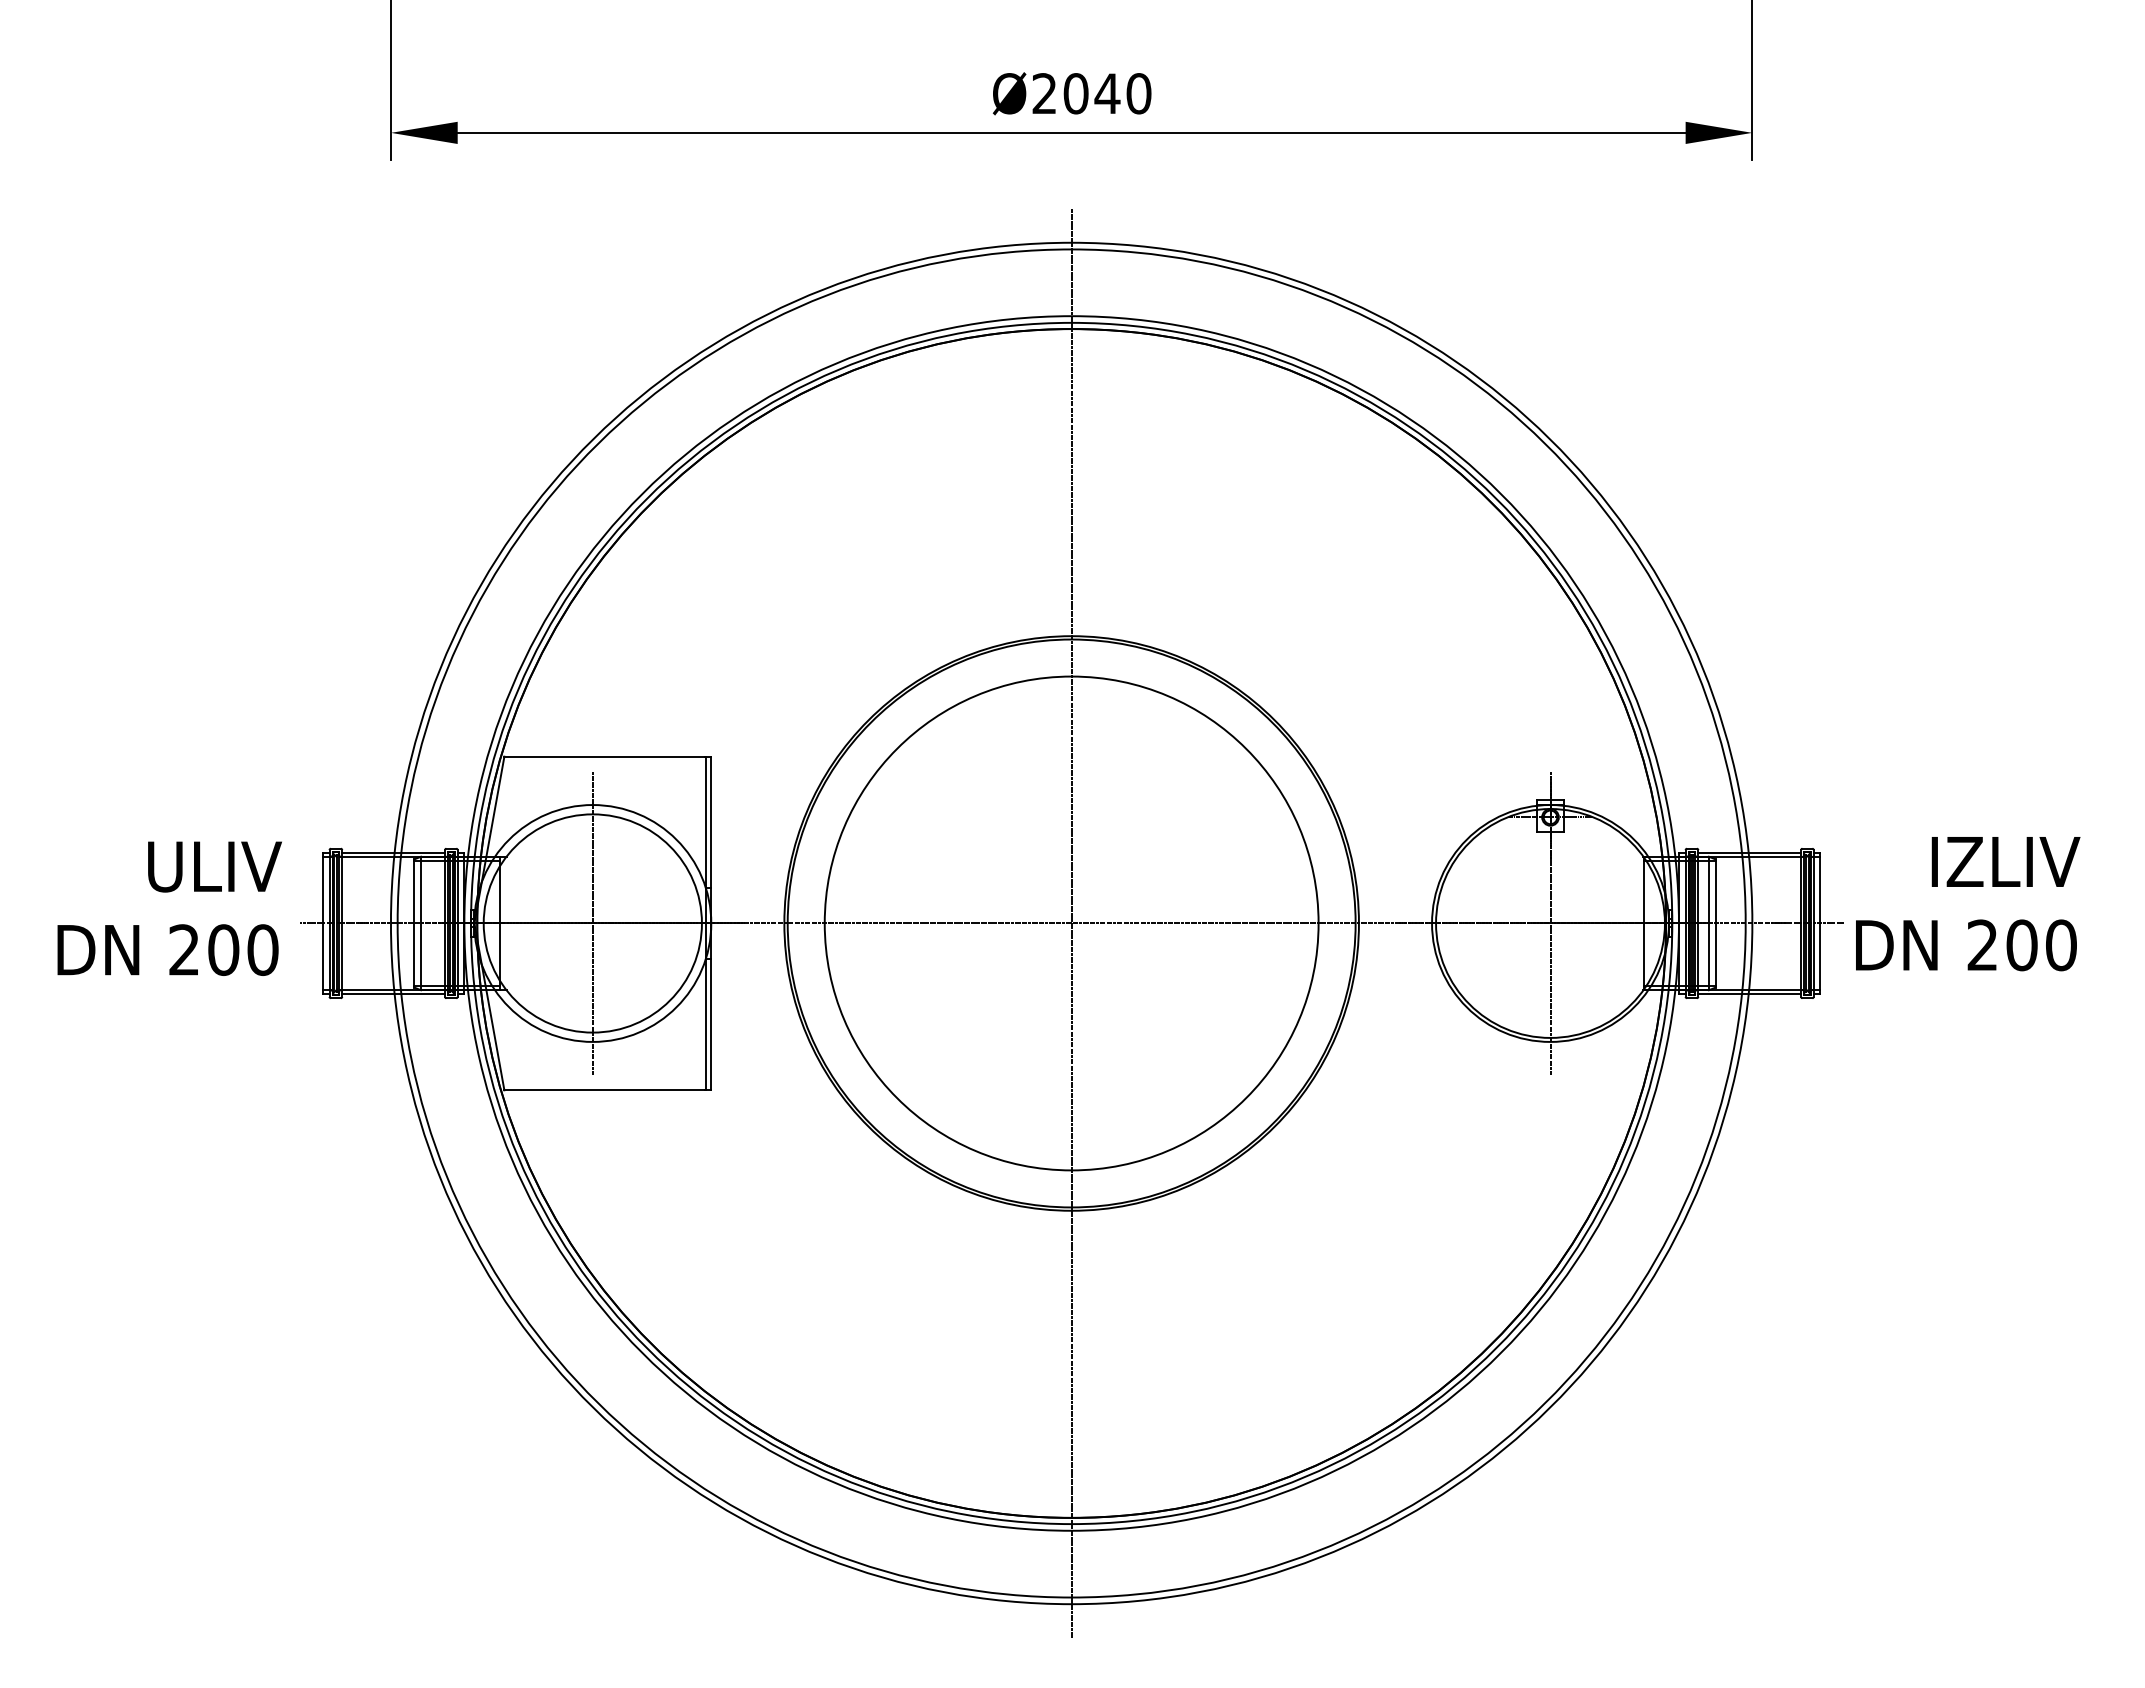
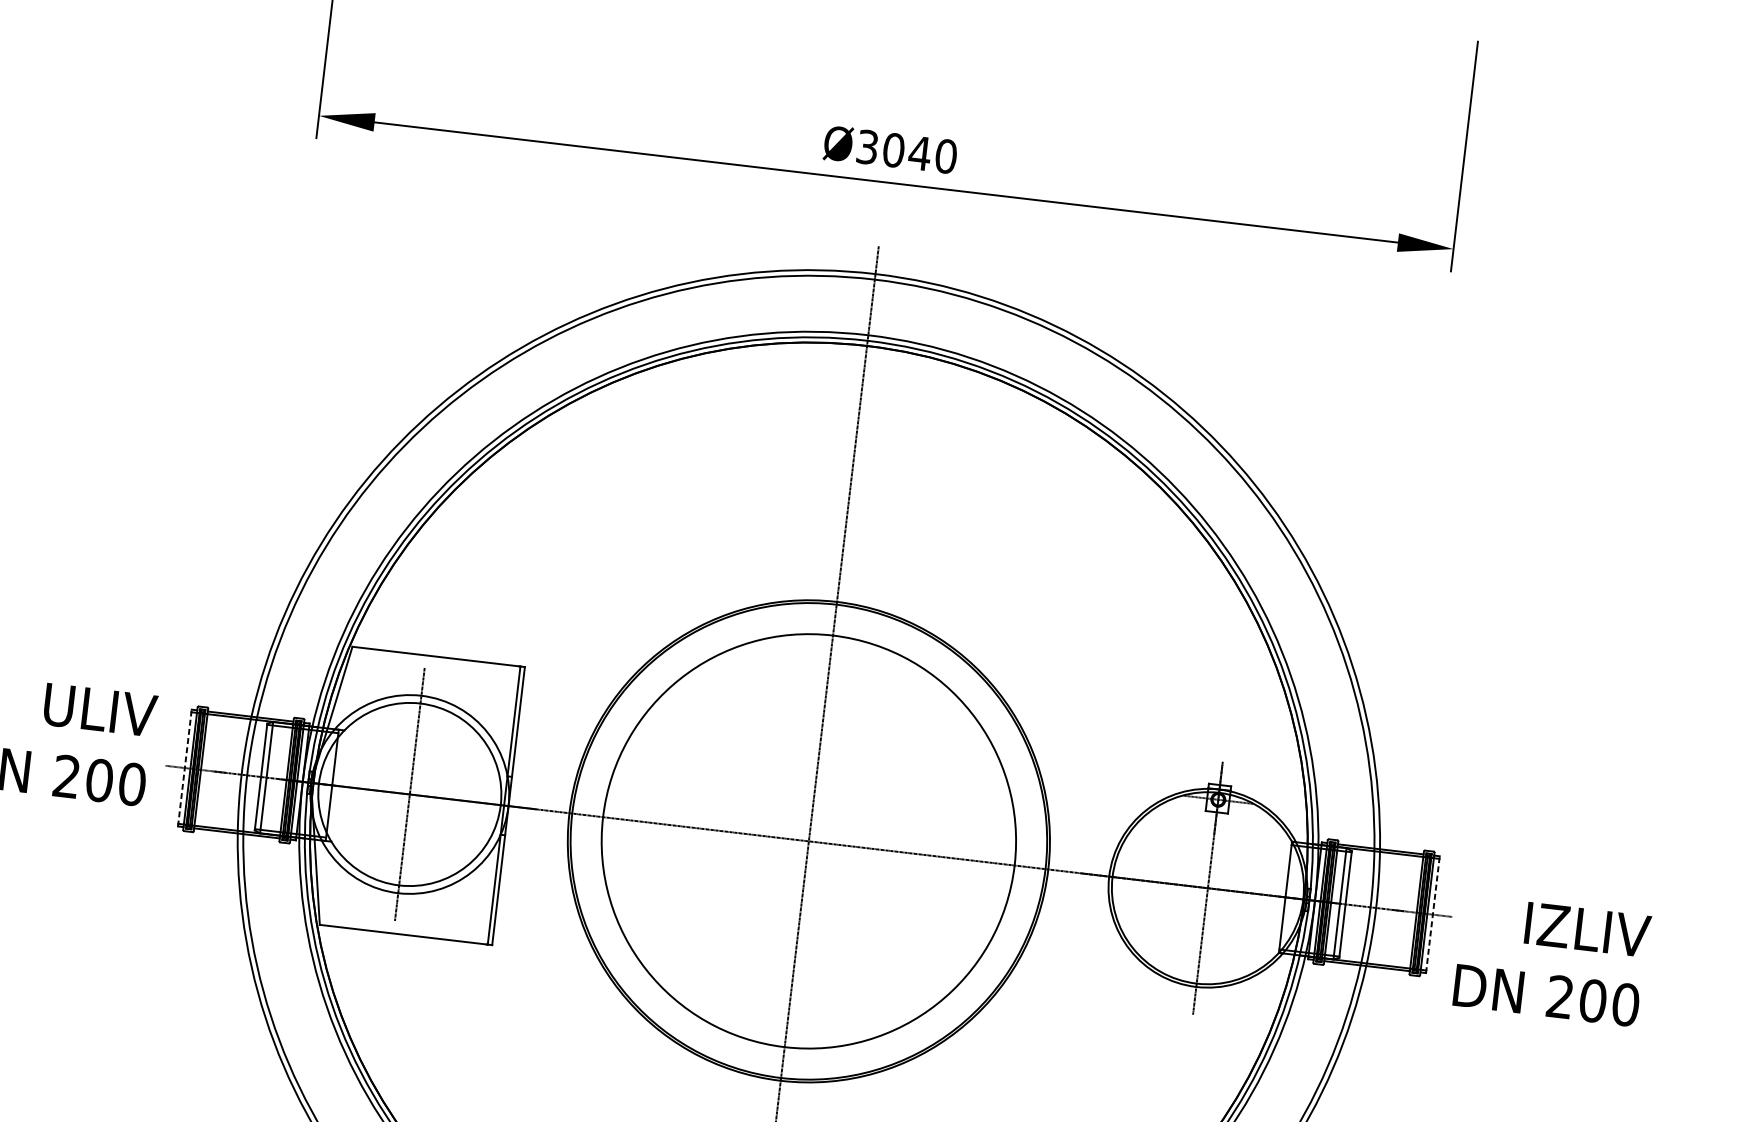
text: (1044, 93) -> (867, 147), Ø2040 -> Ø3040
text: (1968, 904) -> (1552, 961), moved
line: (322, 922) -> (184, 767), solid -> dashed
line: (1820, 922) -> (1433, 913), solid -> dashed

